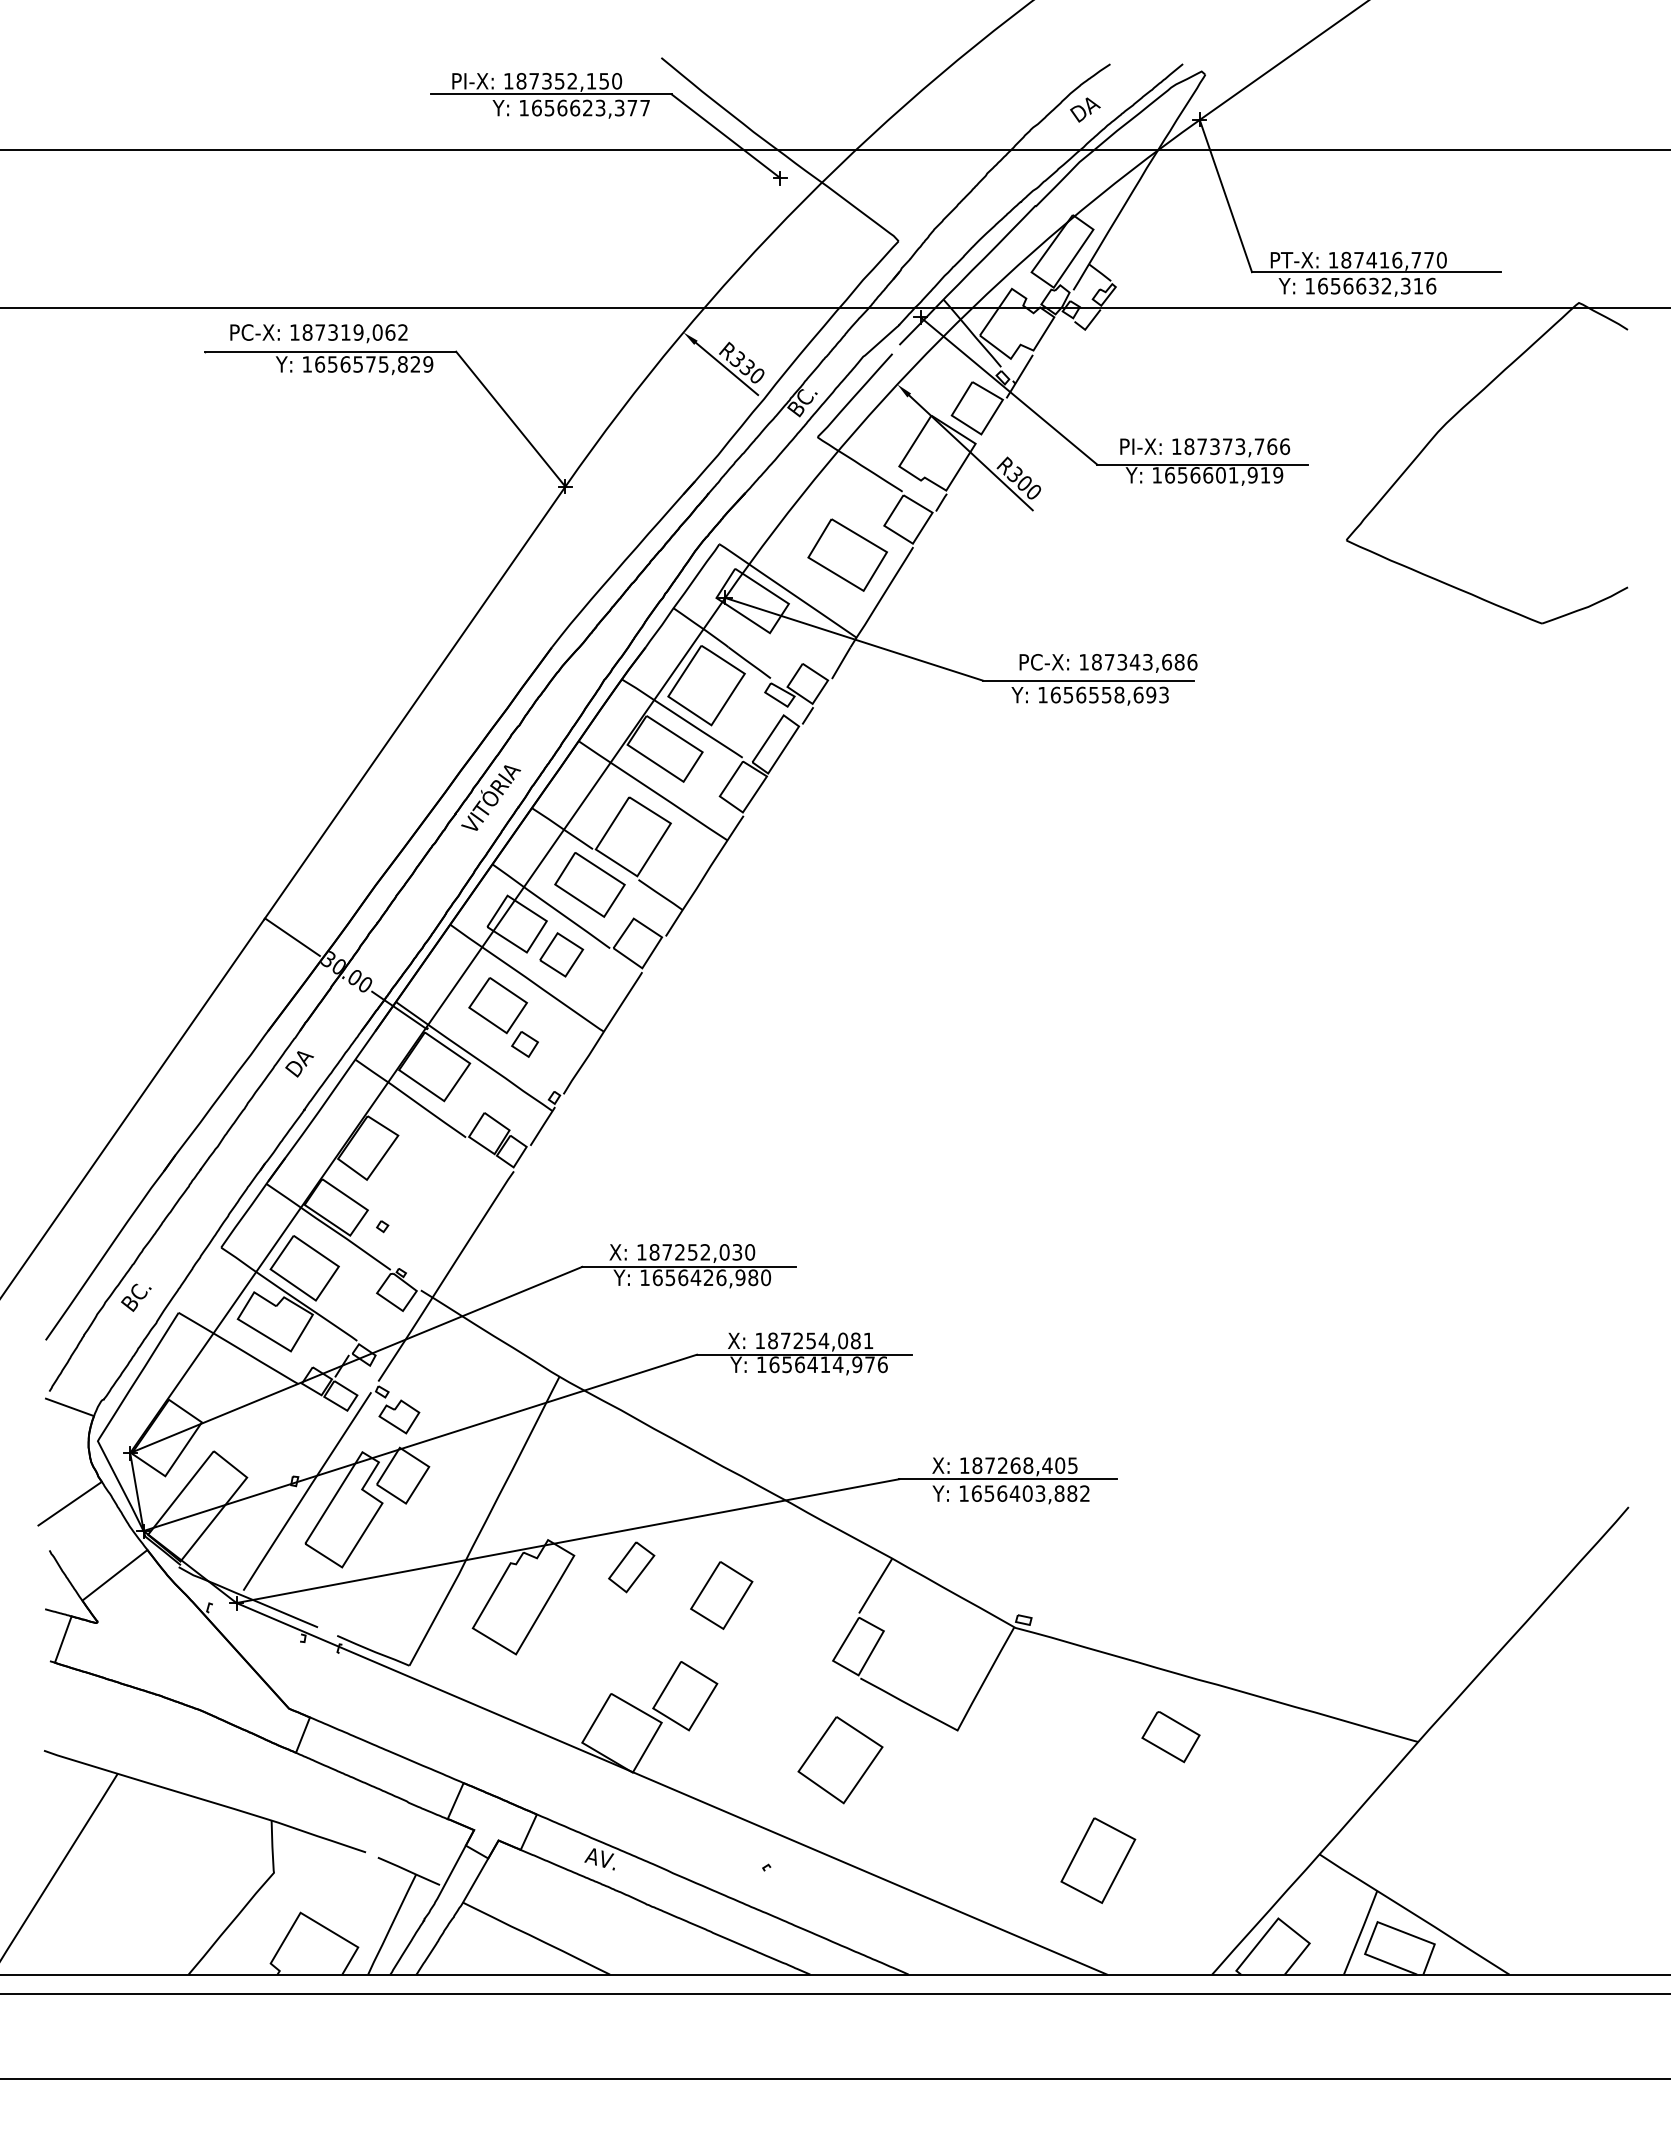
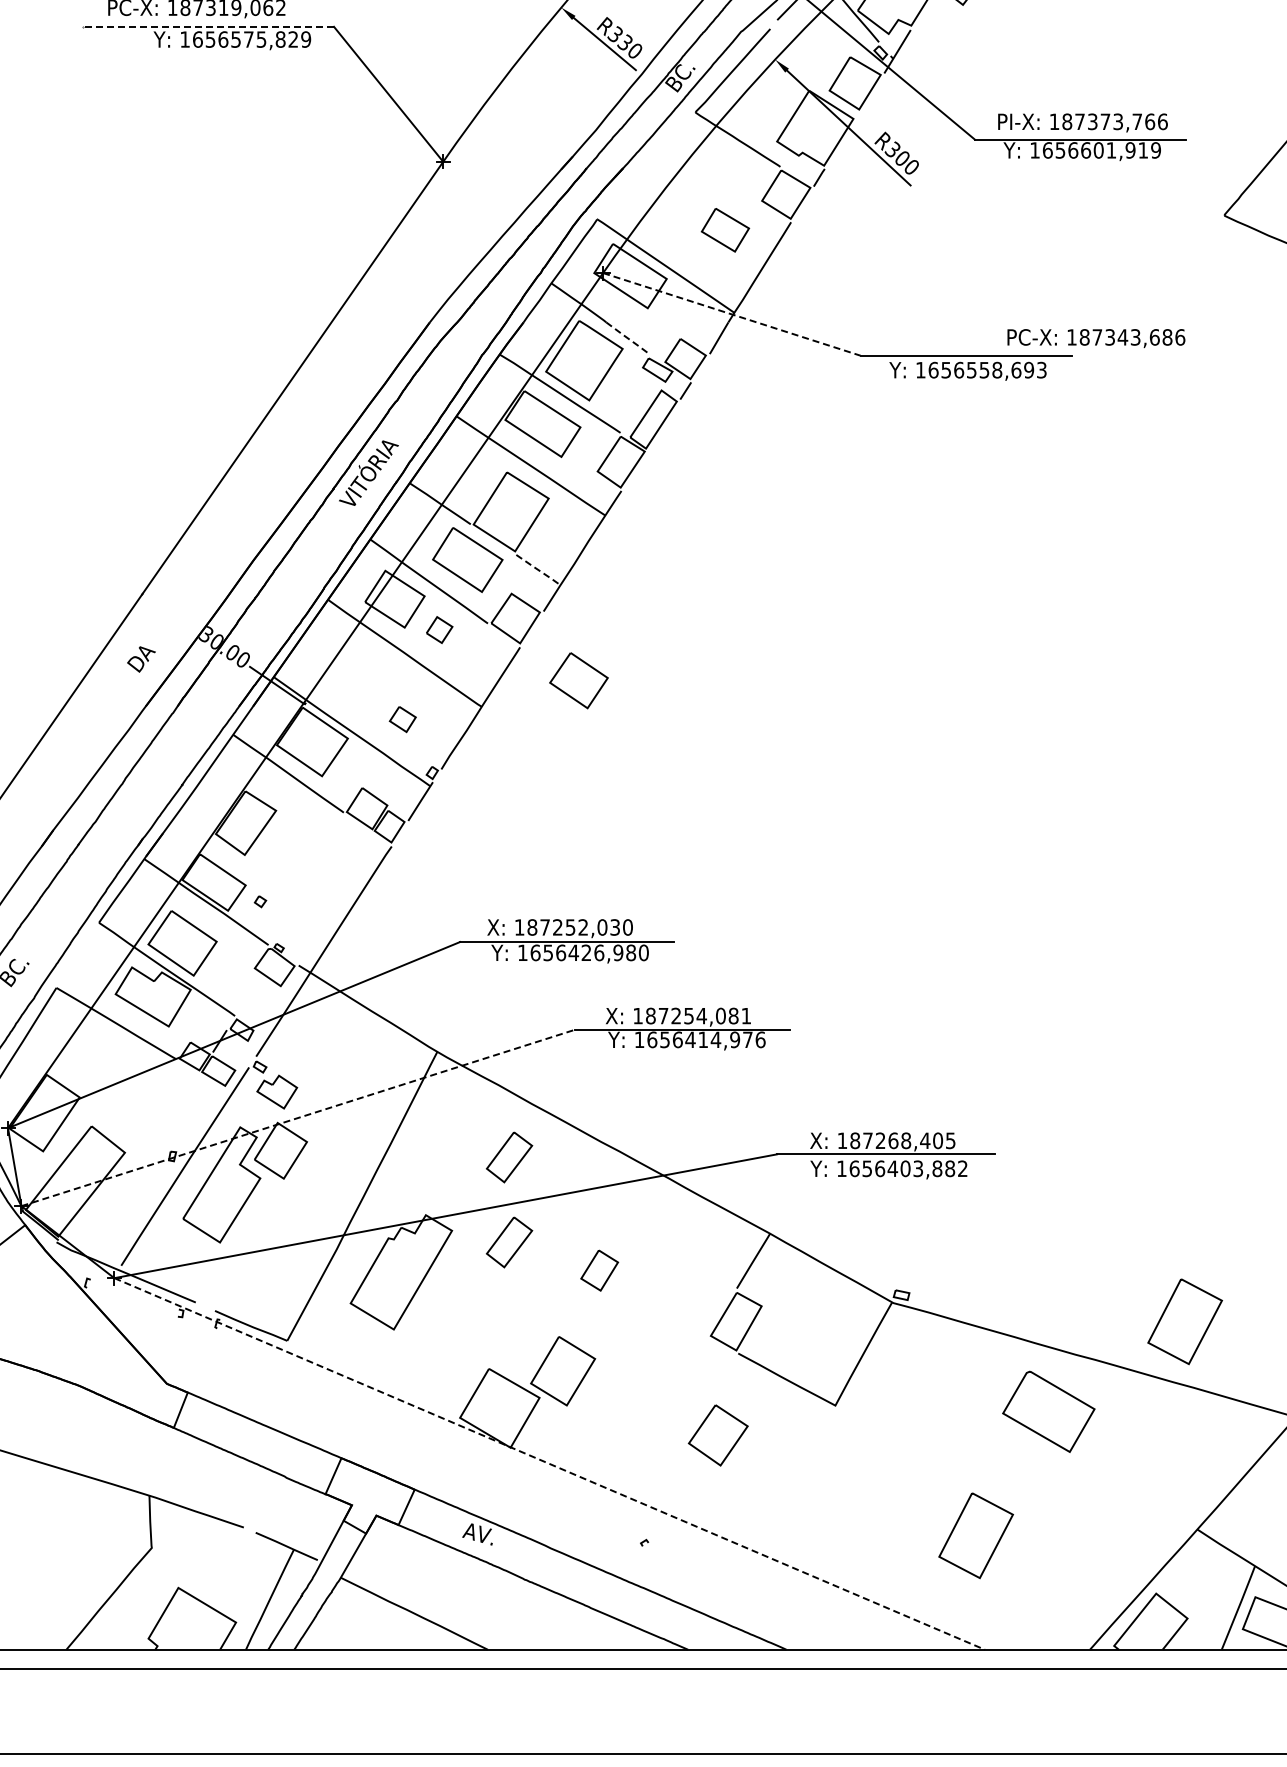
line: (330, 351) -> (208, 26), solid -> dashed
part: (847, 554) -> (725, 229), size x0.6
line: (854, 639) -> (732, 314), solid -> dashed
line: (749, 662) -> (627, 337), solid -> dashed
text: (1108, 663) -> (1096, 338), moved
line: (661, 895) -> (539, 570), solid -> dashed
line: (292, 937) -> (170, 612), removed
part: (561, 954) -> (439, 629), size x0.6
part: (497, 1005) -> (578, 680), moved
text: (299, 1064) -> (141, 659), moved
line: (420, 1442) -> (298, 1117), solid -> dashed
part: (631, 1482) -> (509, 1157), added
part: (721, 1595) -> (599, 1270), size x0.6
part: (1307, 1646) -> (1185, 1321), added
part: (1170, 1737) -> (1048, 1412), size x1.6
part: (840, 1760) -> (718, 1435), size x0.7
line: (672, 1789) -> (550, 1464), solid -> dashed

